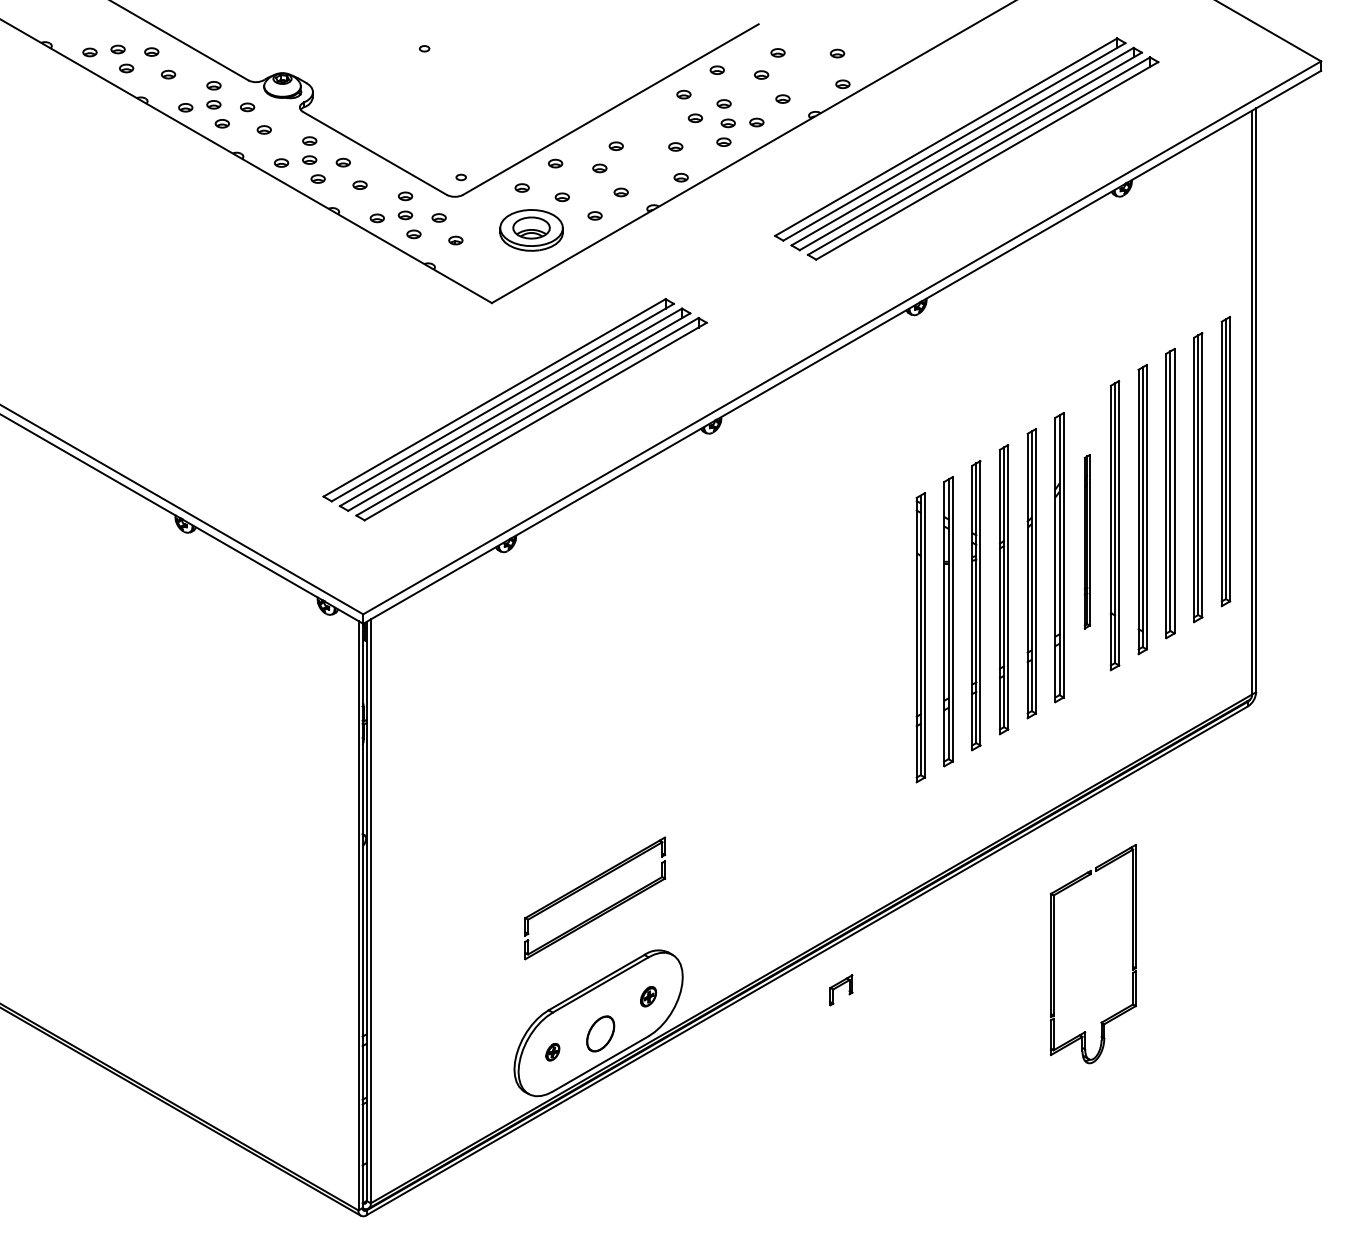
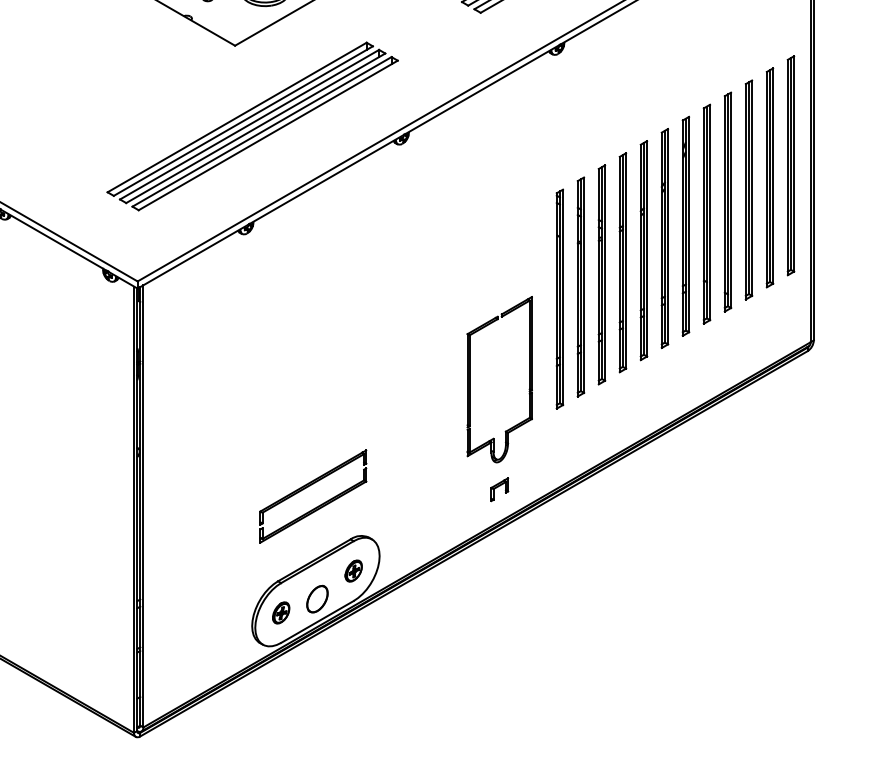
part: (1087, 541) -> (686, 226), size x1.67
part: (1054, 954) -> (470, 380), moved
part: (841, 990) -> (499, 489), moved
part: (648, 996) -> (353, 570), size x1.43
part: (552, 1052) -> (280, 613), size x1.67

